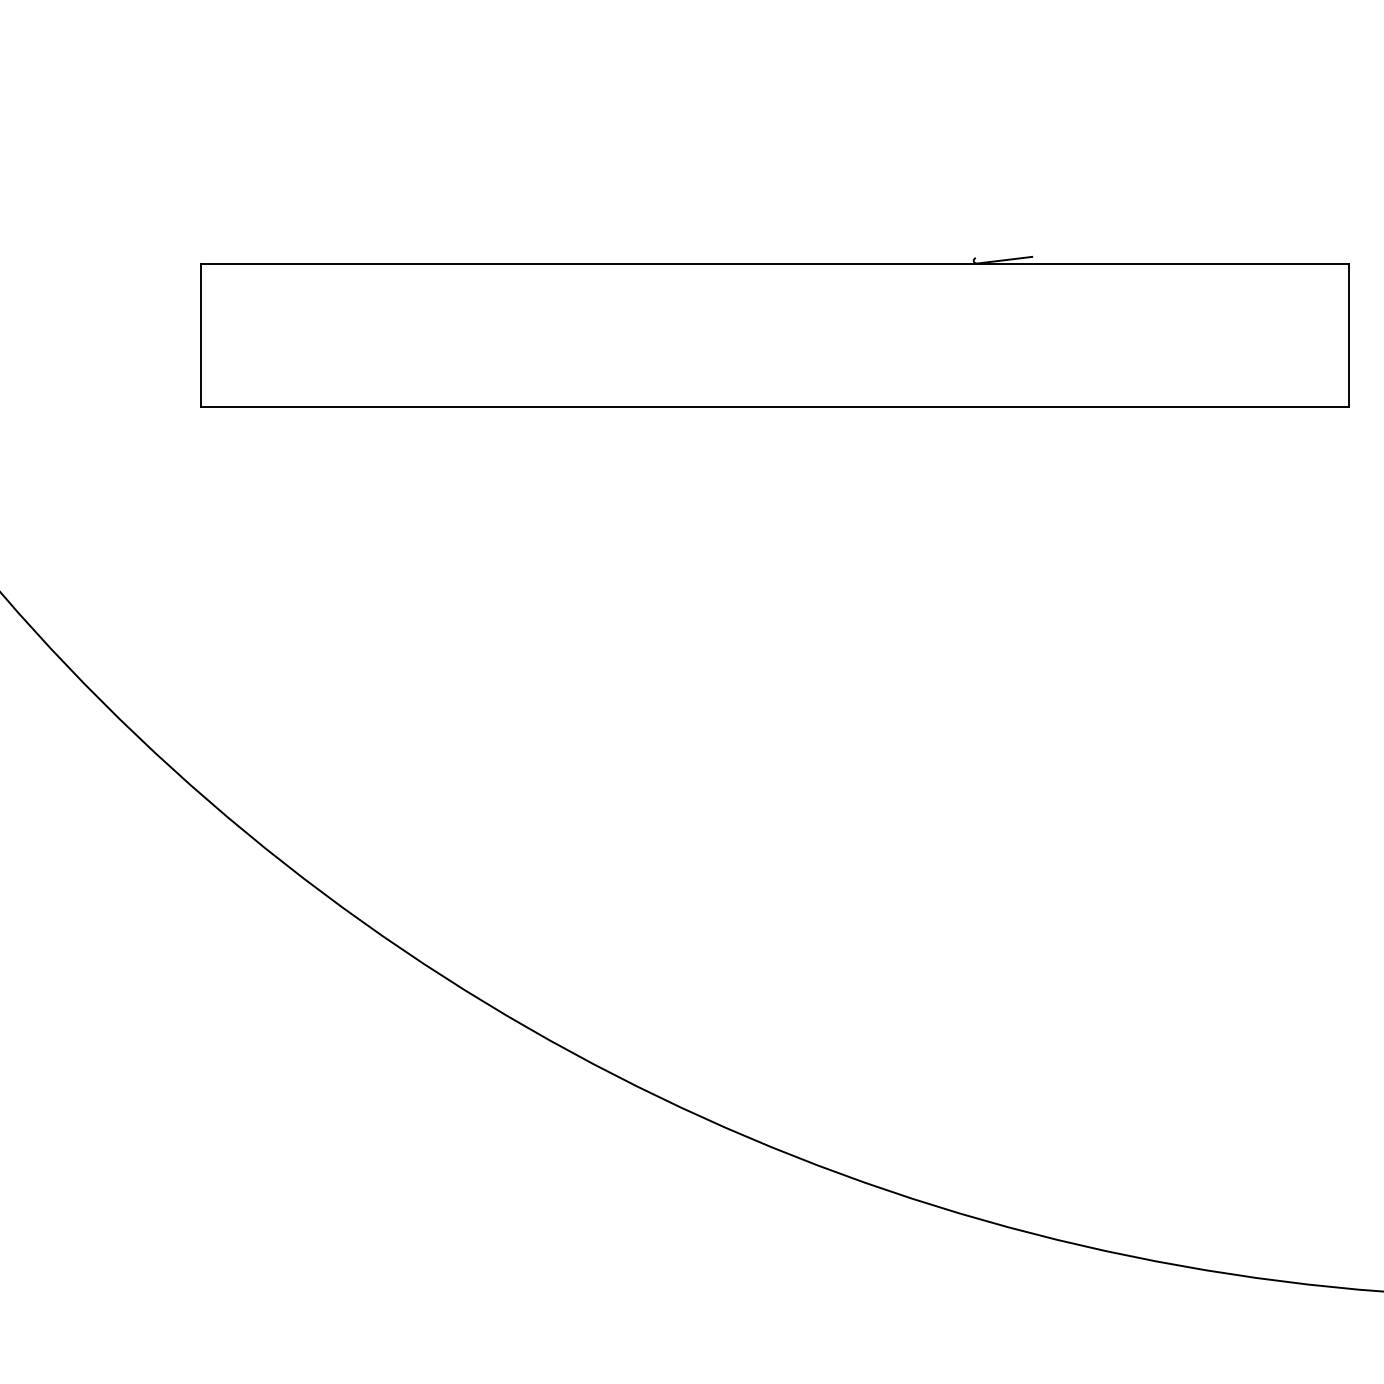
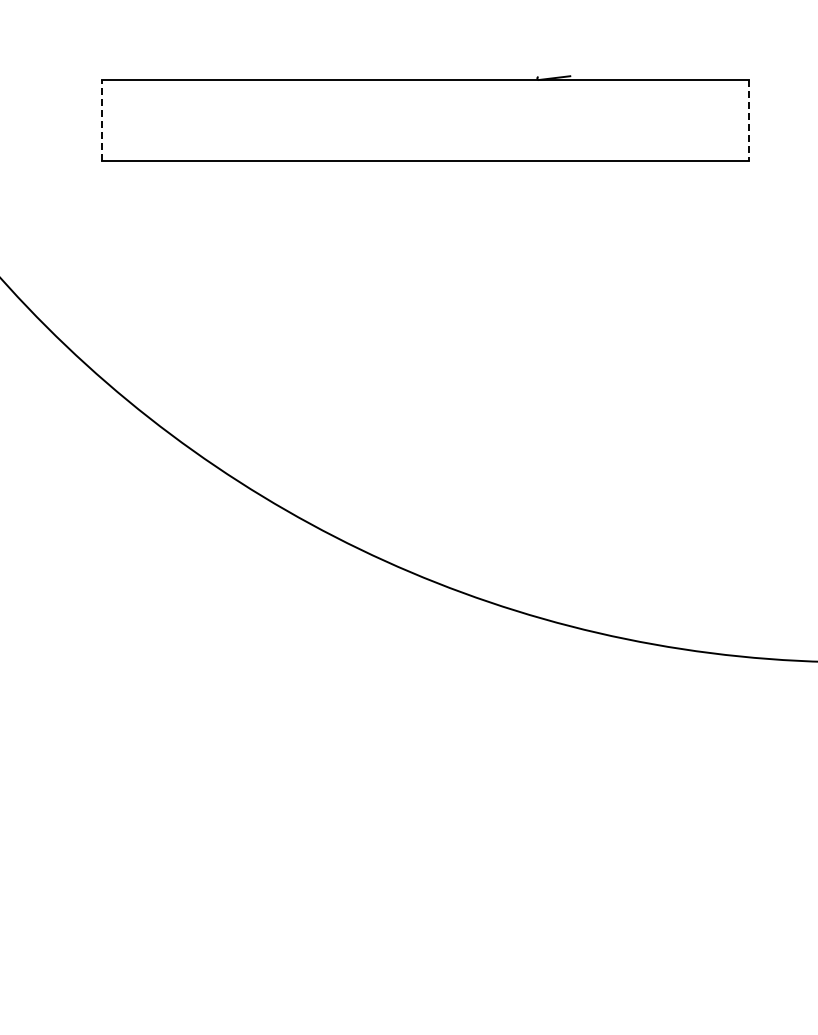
line: (201, 333) -> (102, 119), solid -> dashed
line: (1348, 335) -> (748, 120), solid -> dashed

